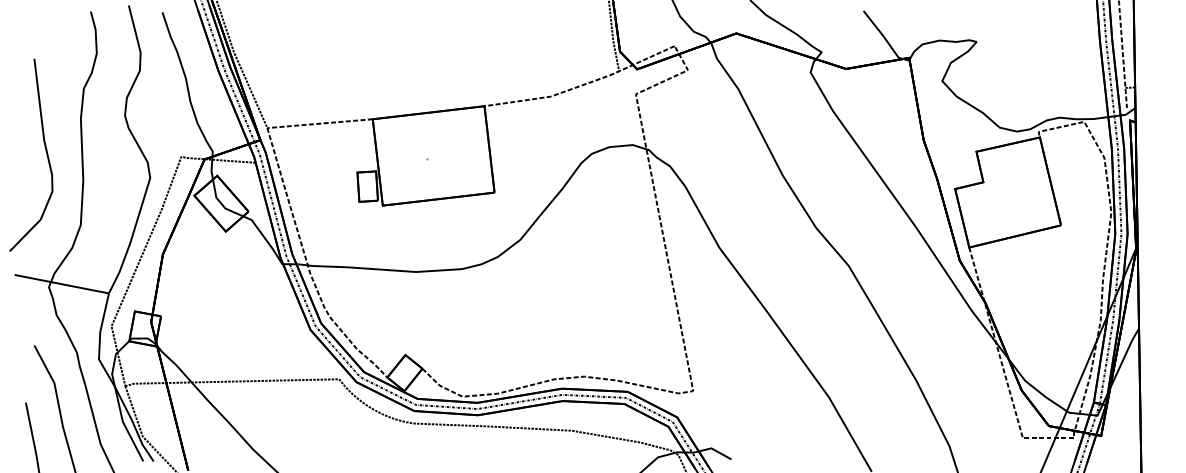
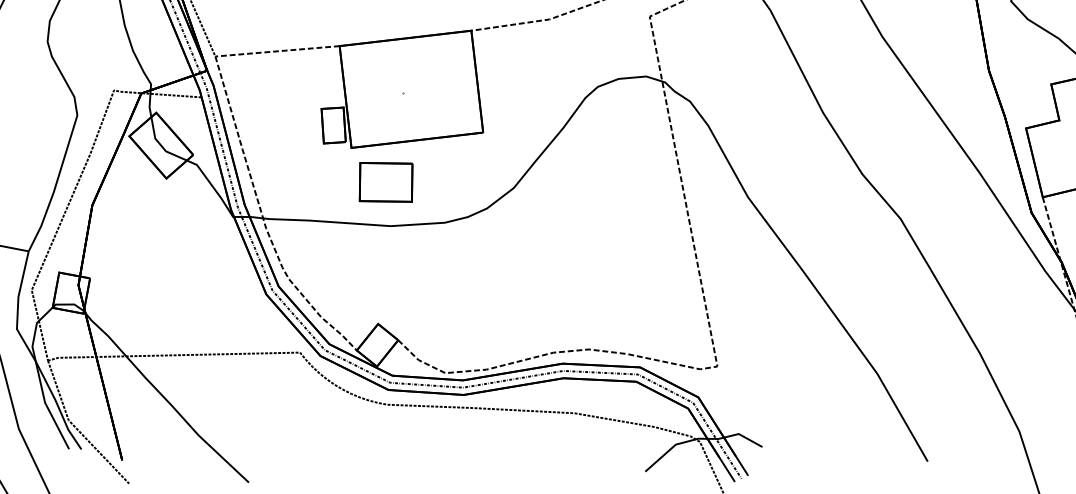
part: (411, 234) -> (385, 181), added

